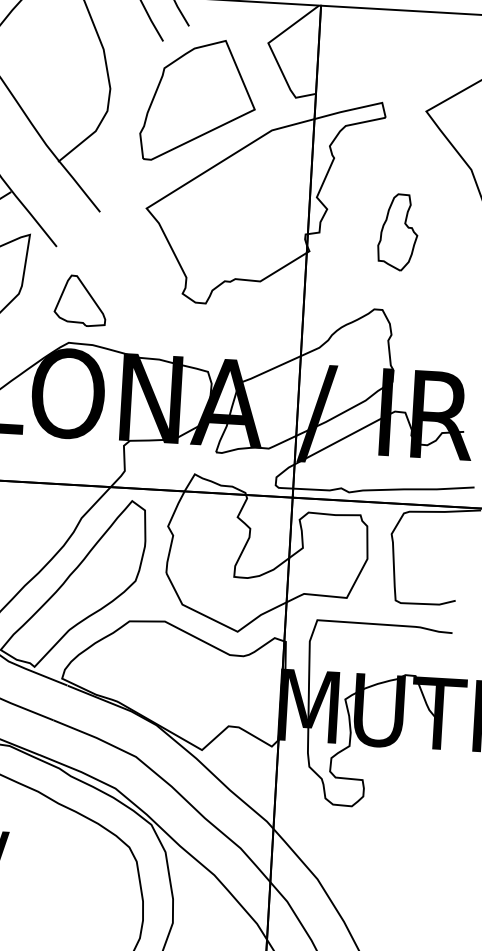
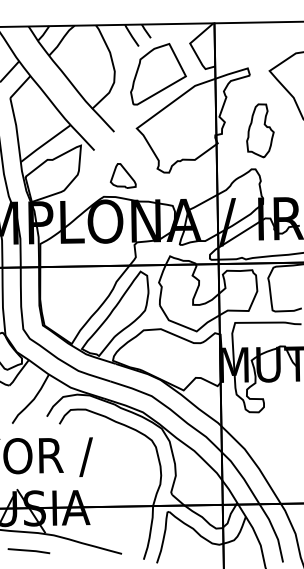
part: (398, 231) -> (260, 130), size x1.43
part: (79, 299) -> (122, 175), moved

